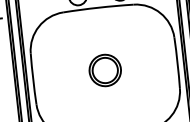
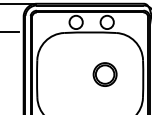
part: (104, 70) -> (104, 74), moved

